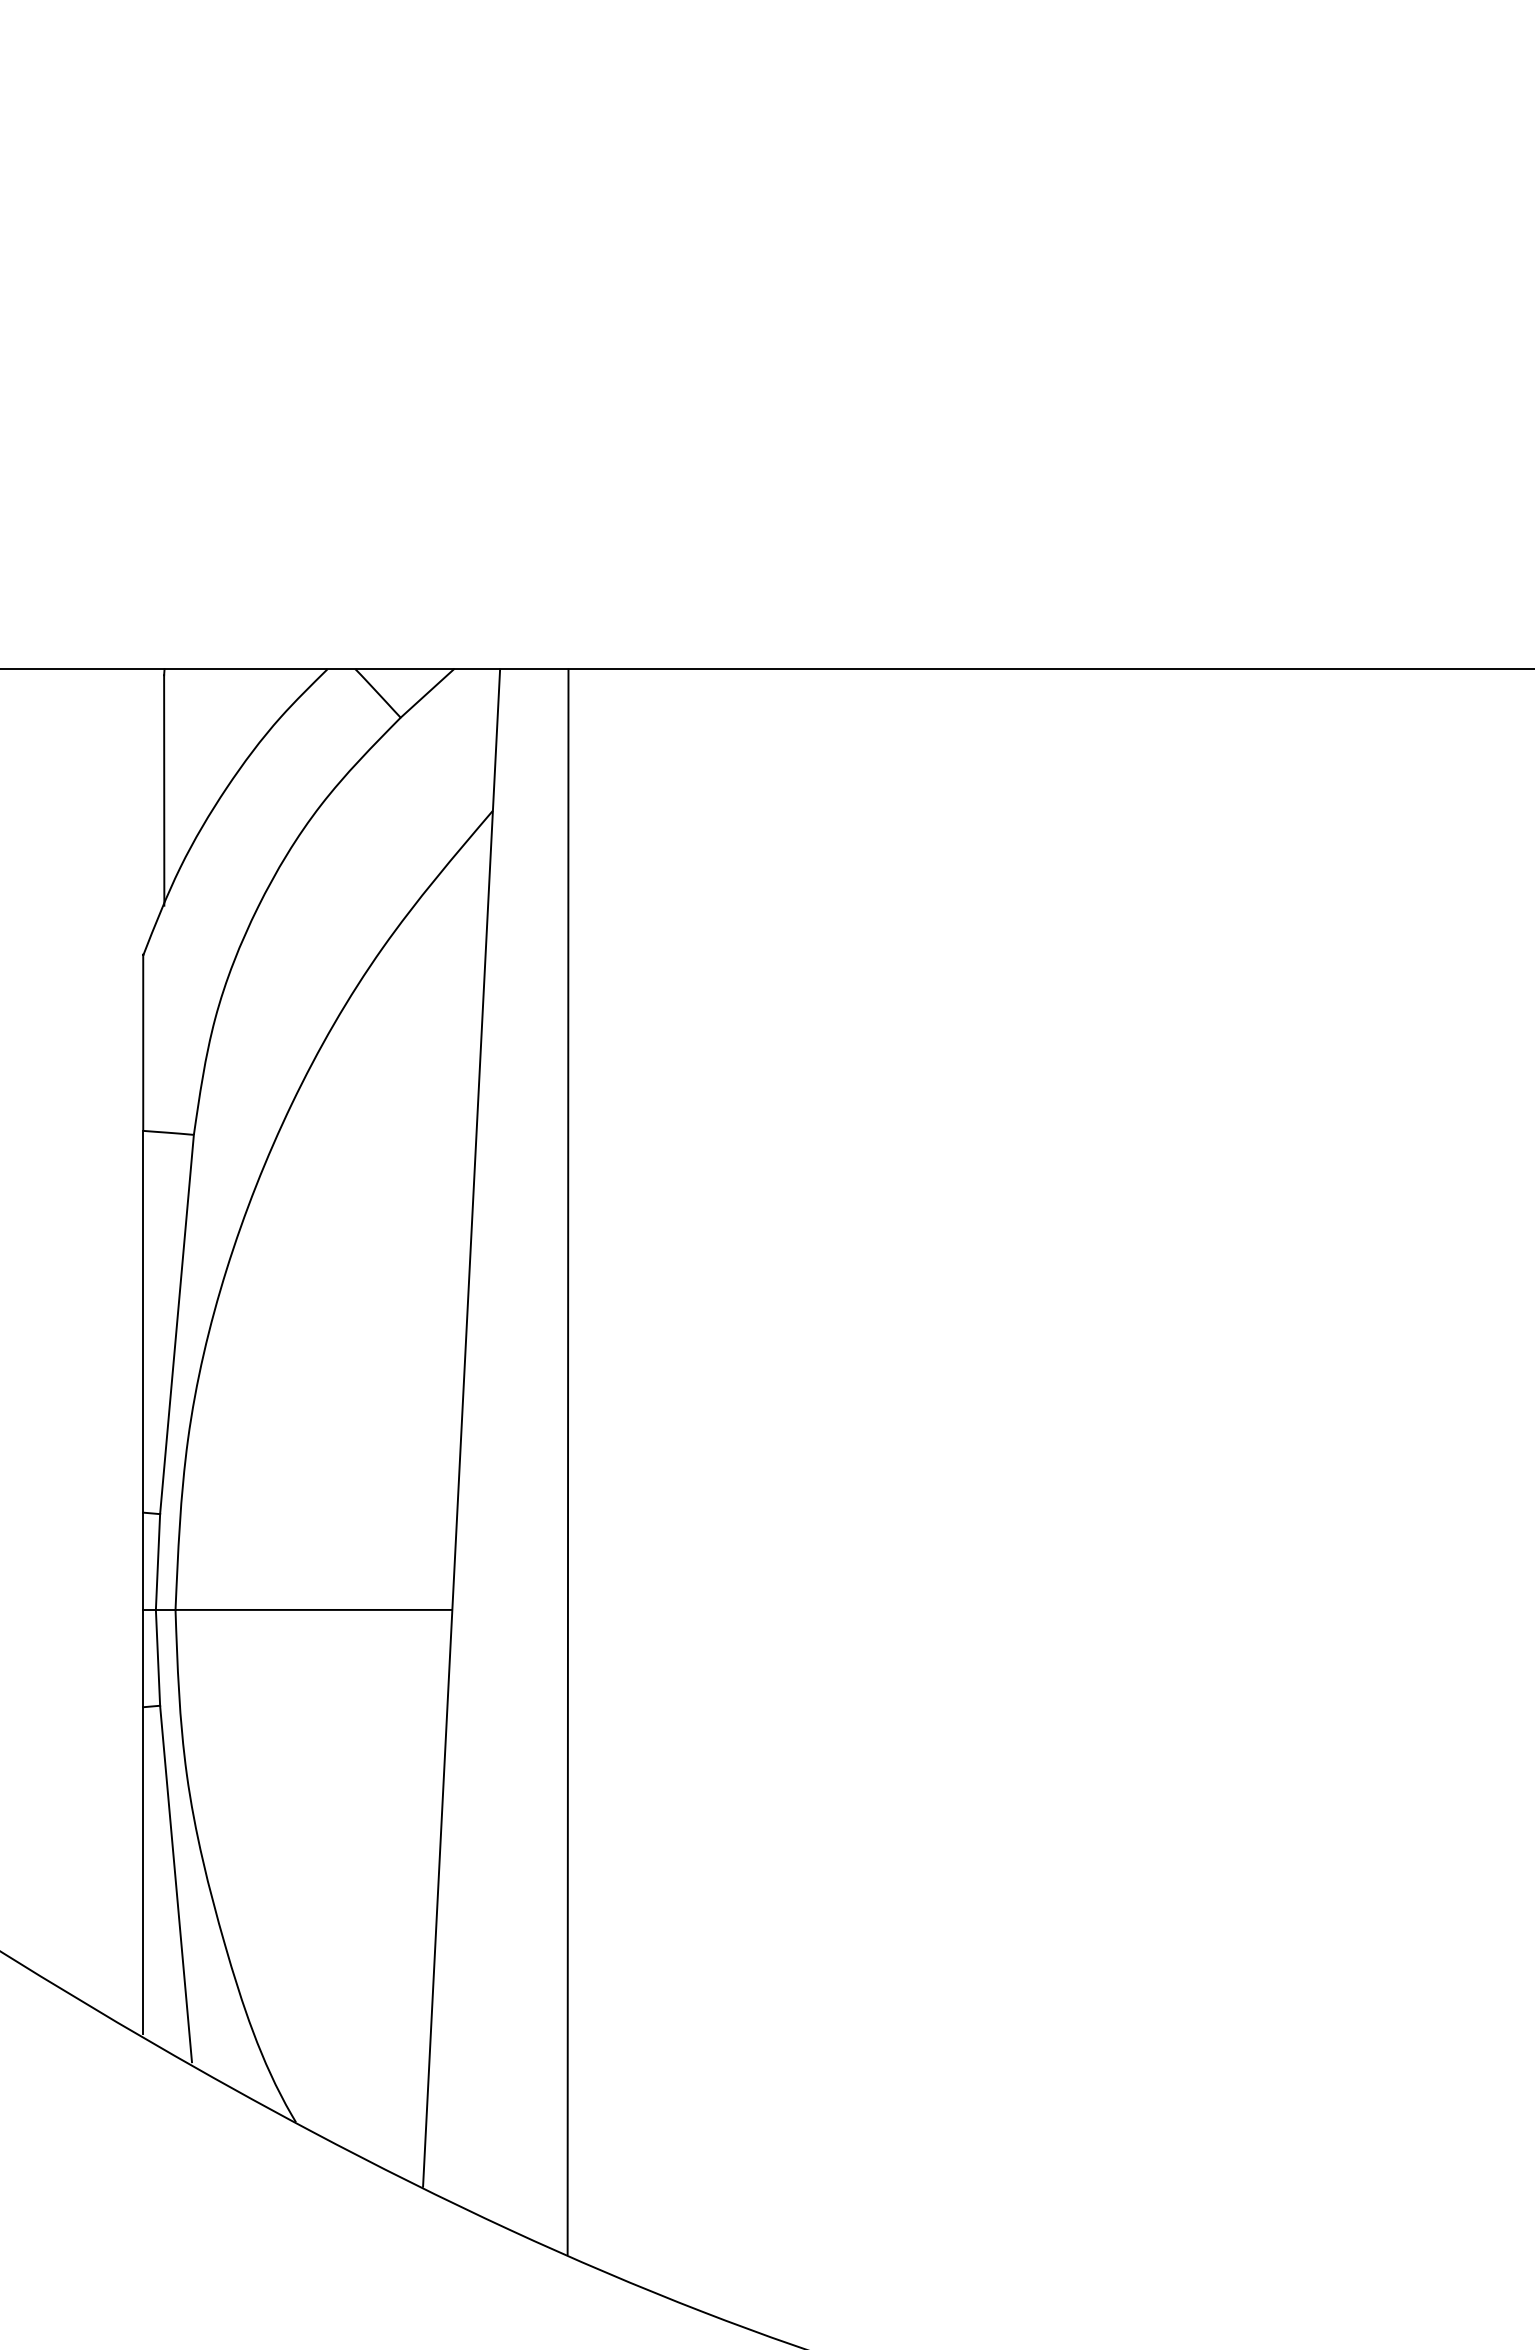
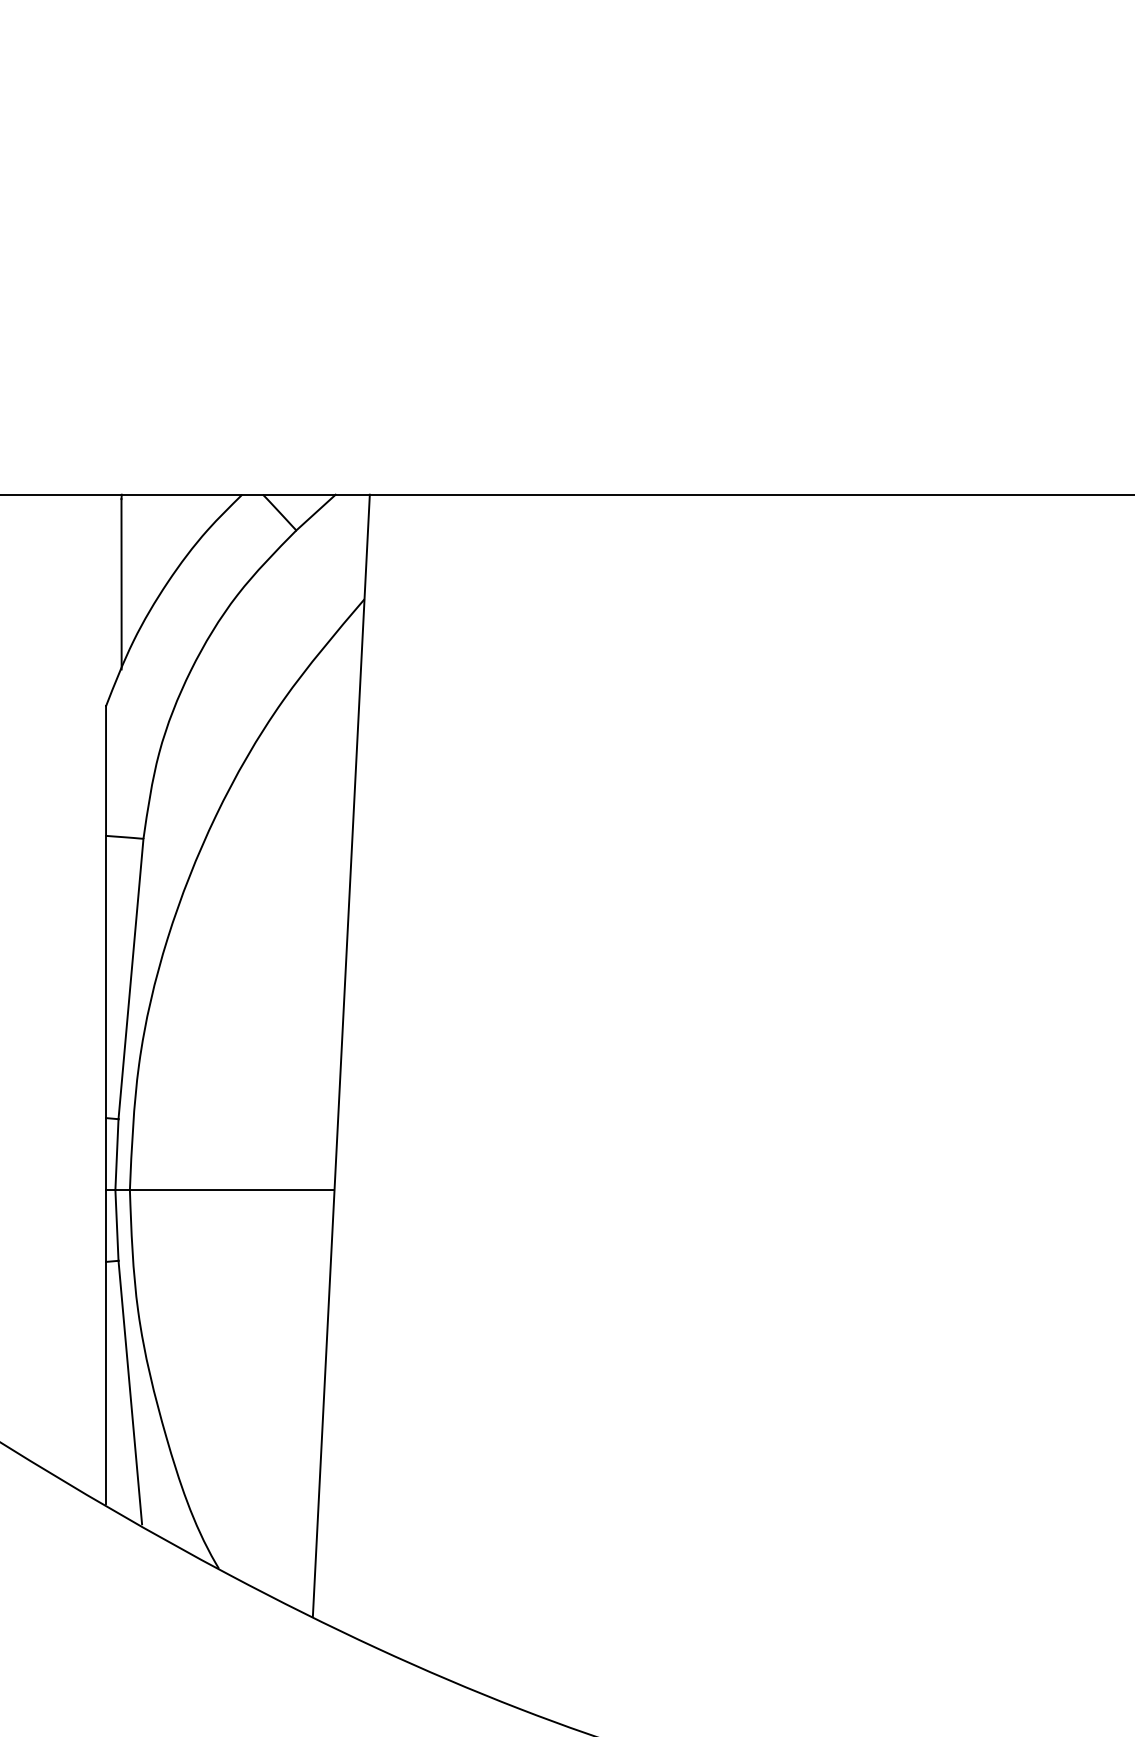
line: (567, 1461) -> (419, 1080), removed

